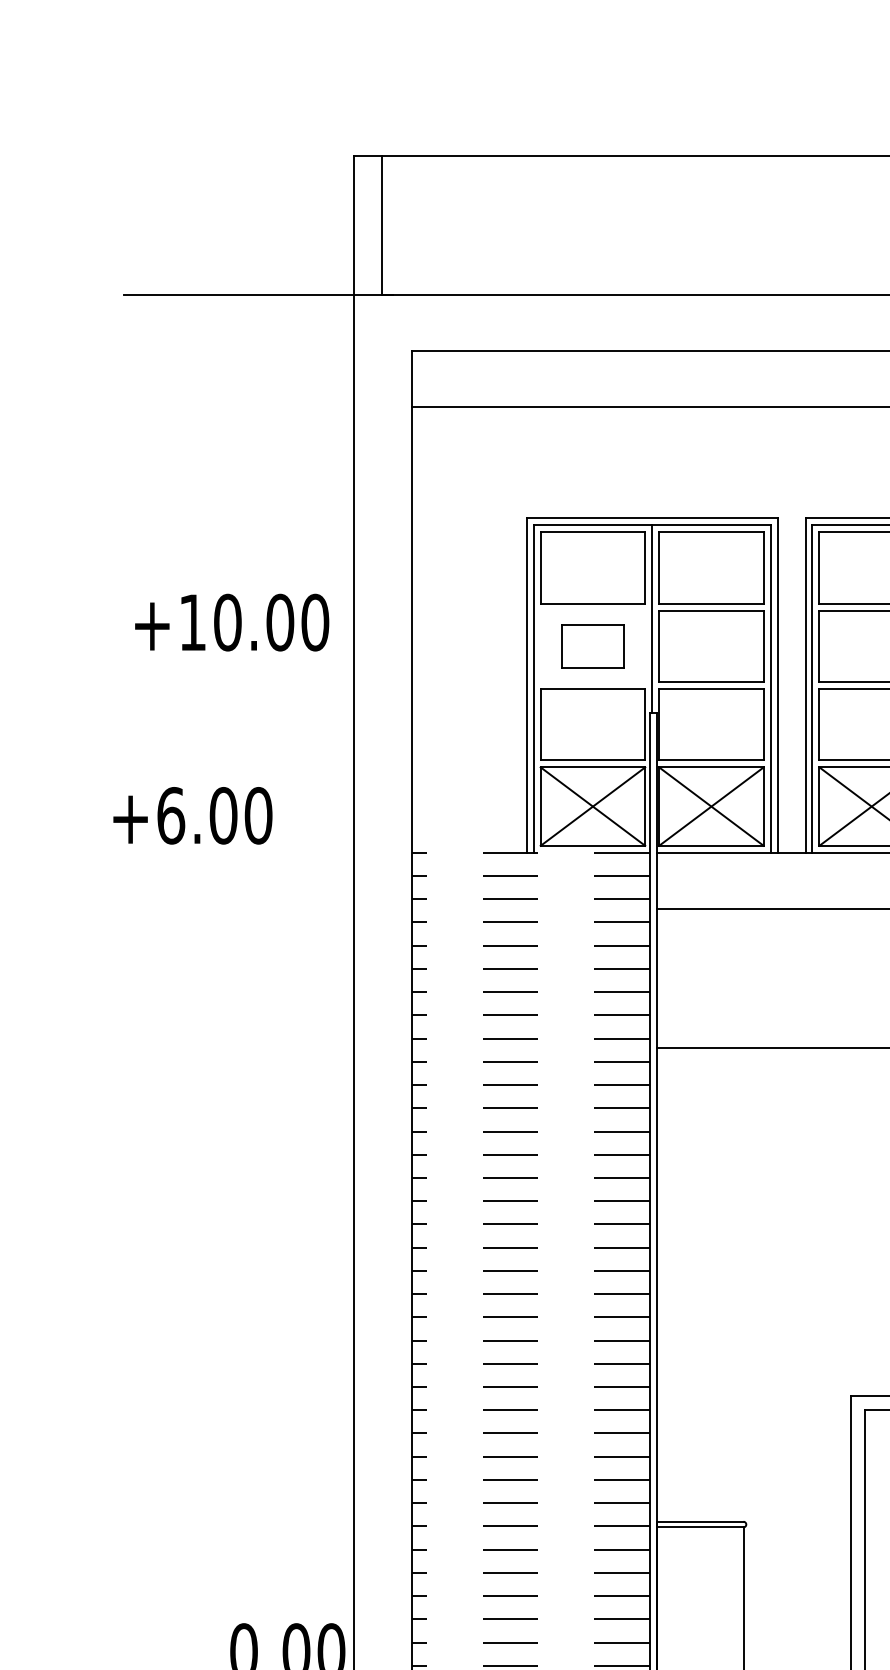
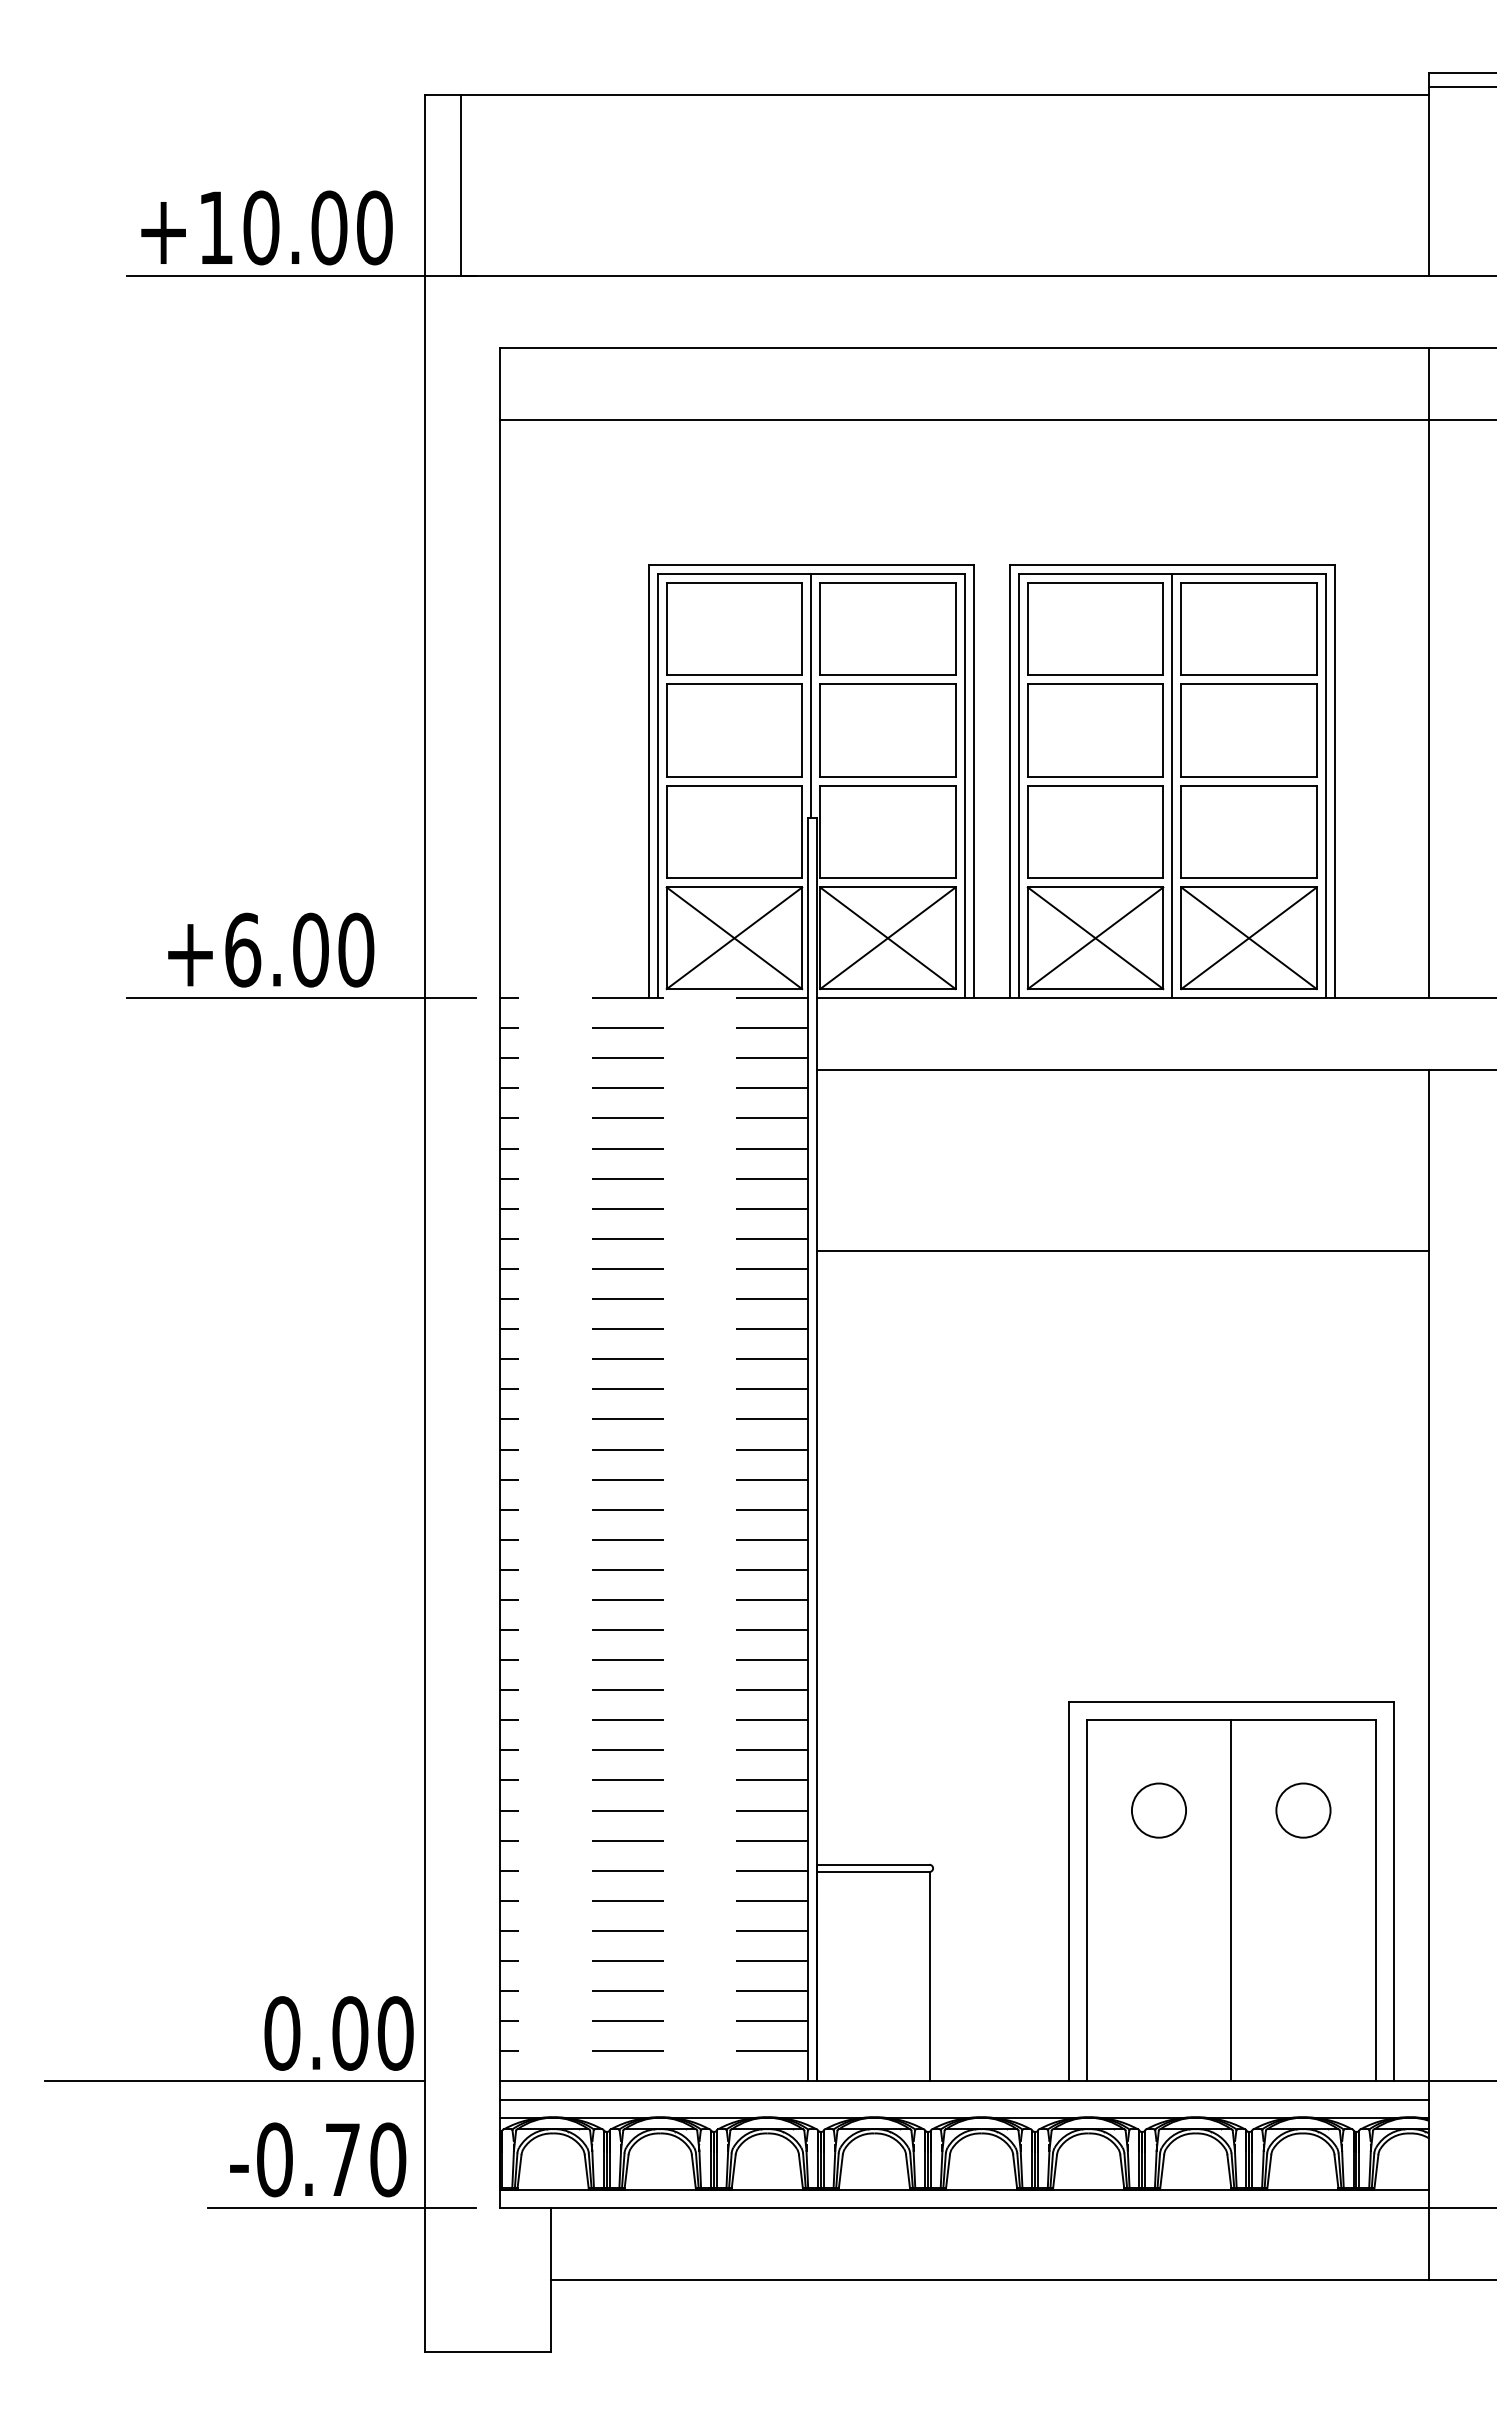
text: (231, 622) -> (266, 227), moved
part: (592, 646) -> (734, 730), size x1.67
text: (193, 815) -> (271, 949), moved
line: (258, 853) -> (301, 998), added

